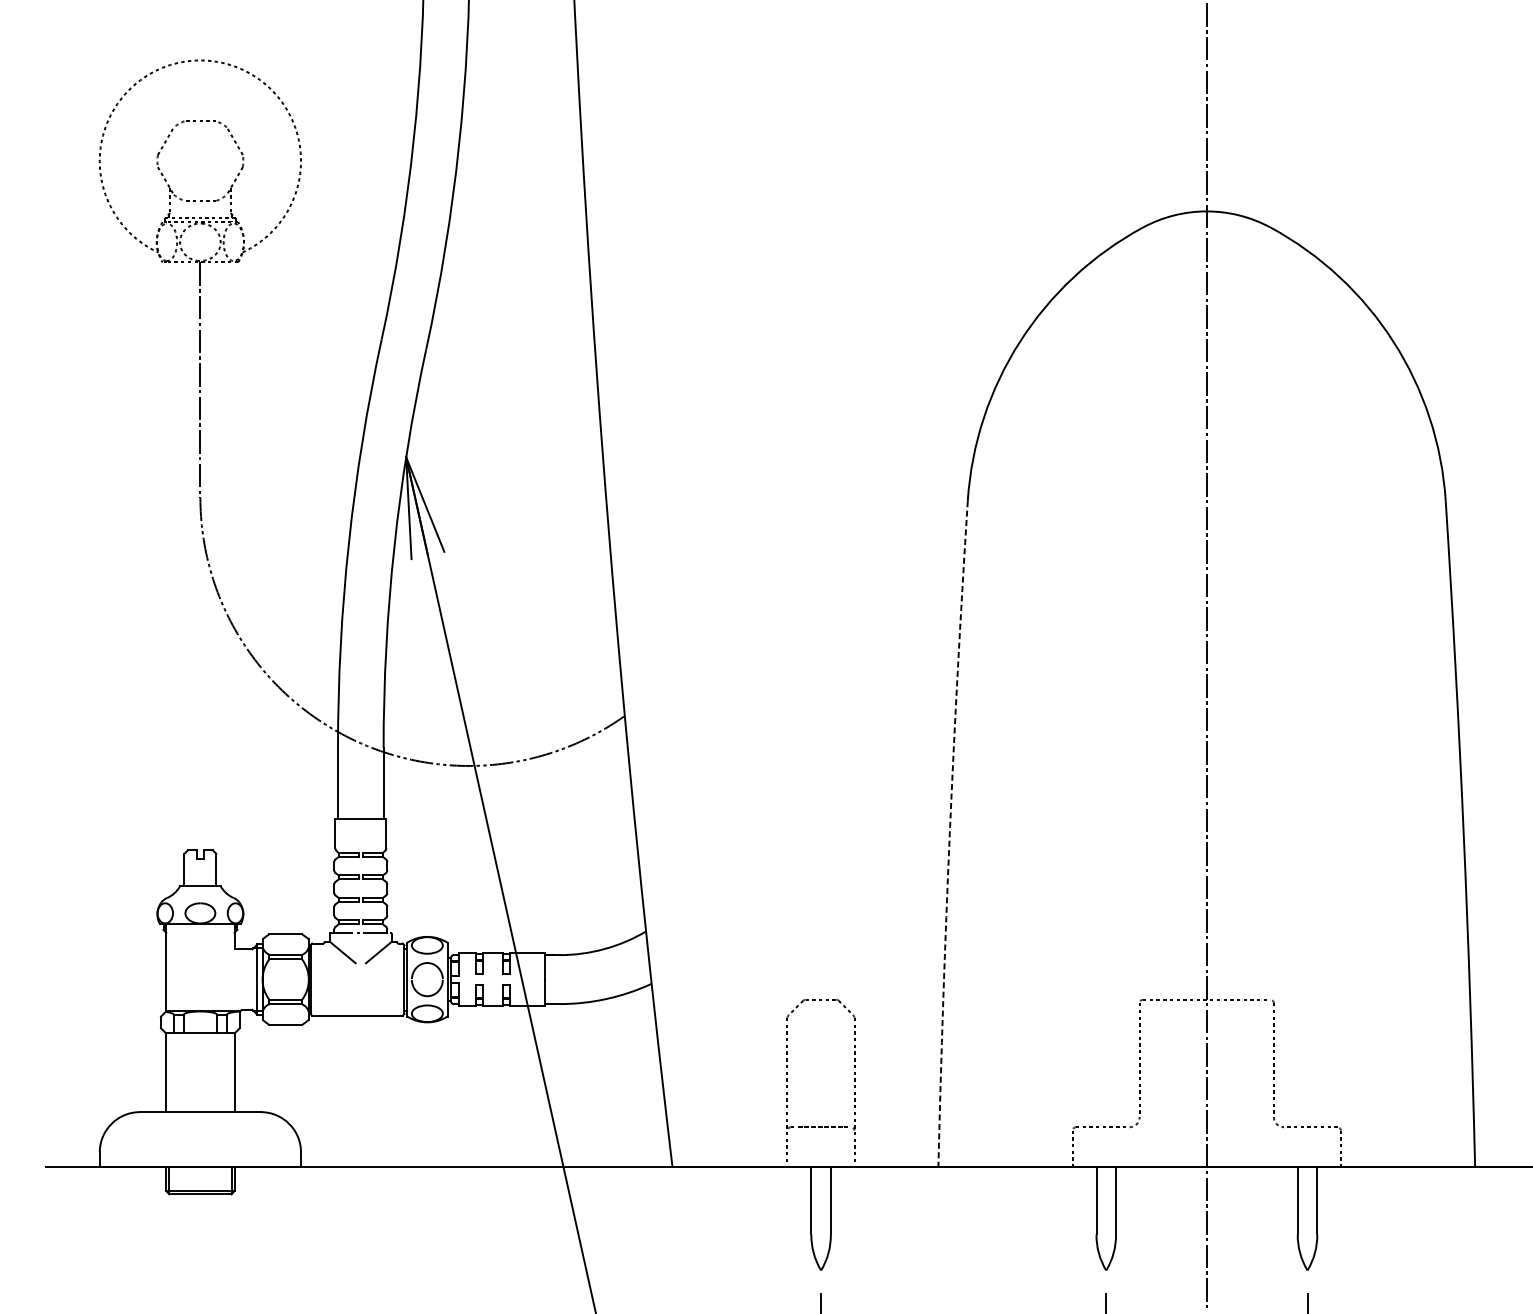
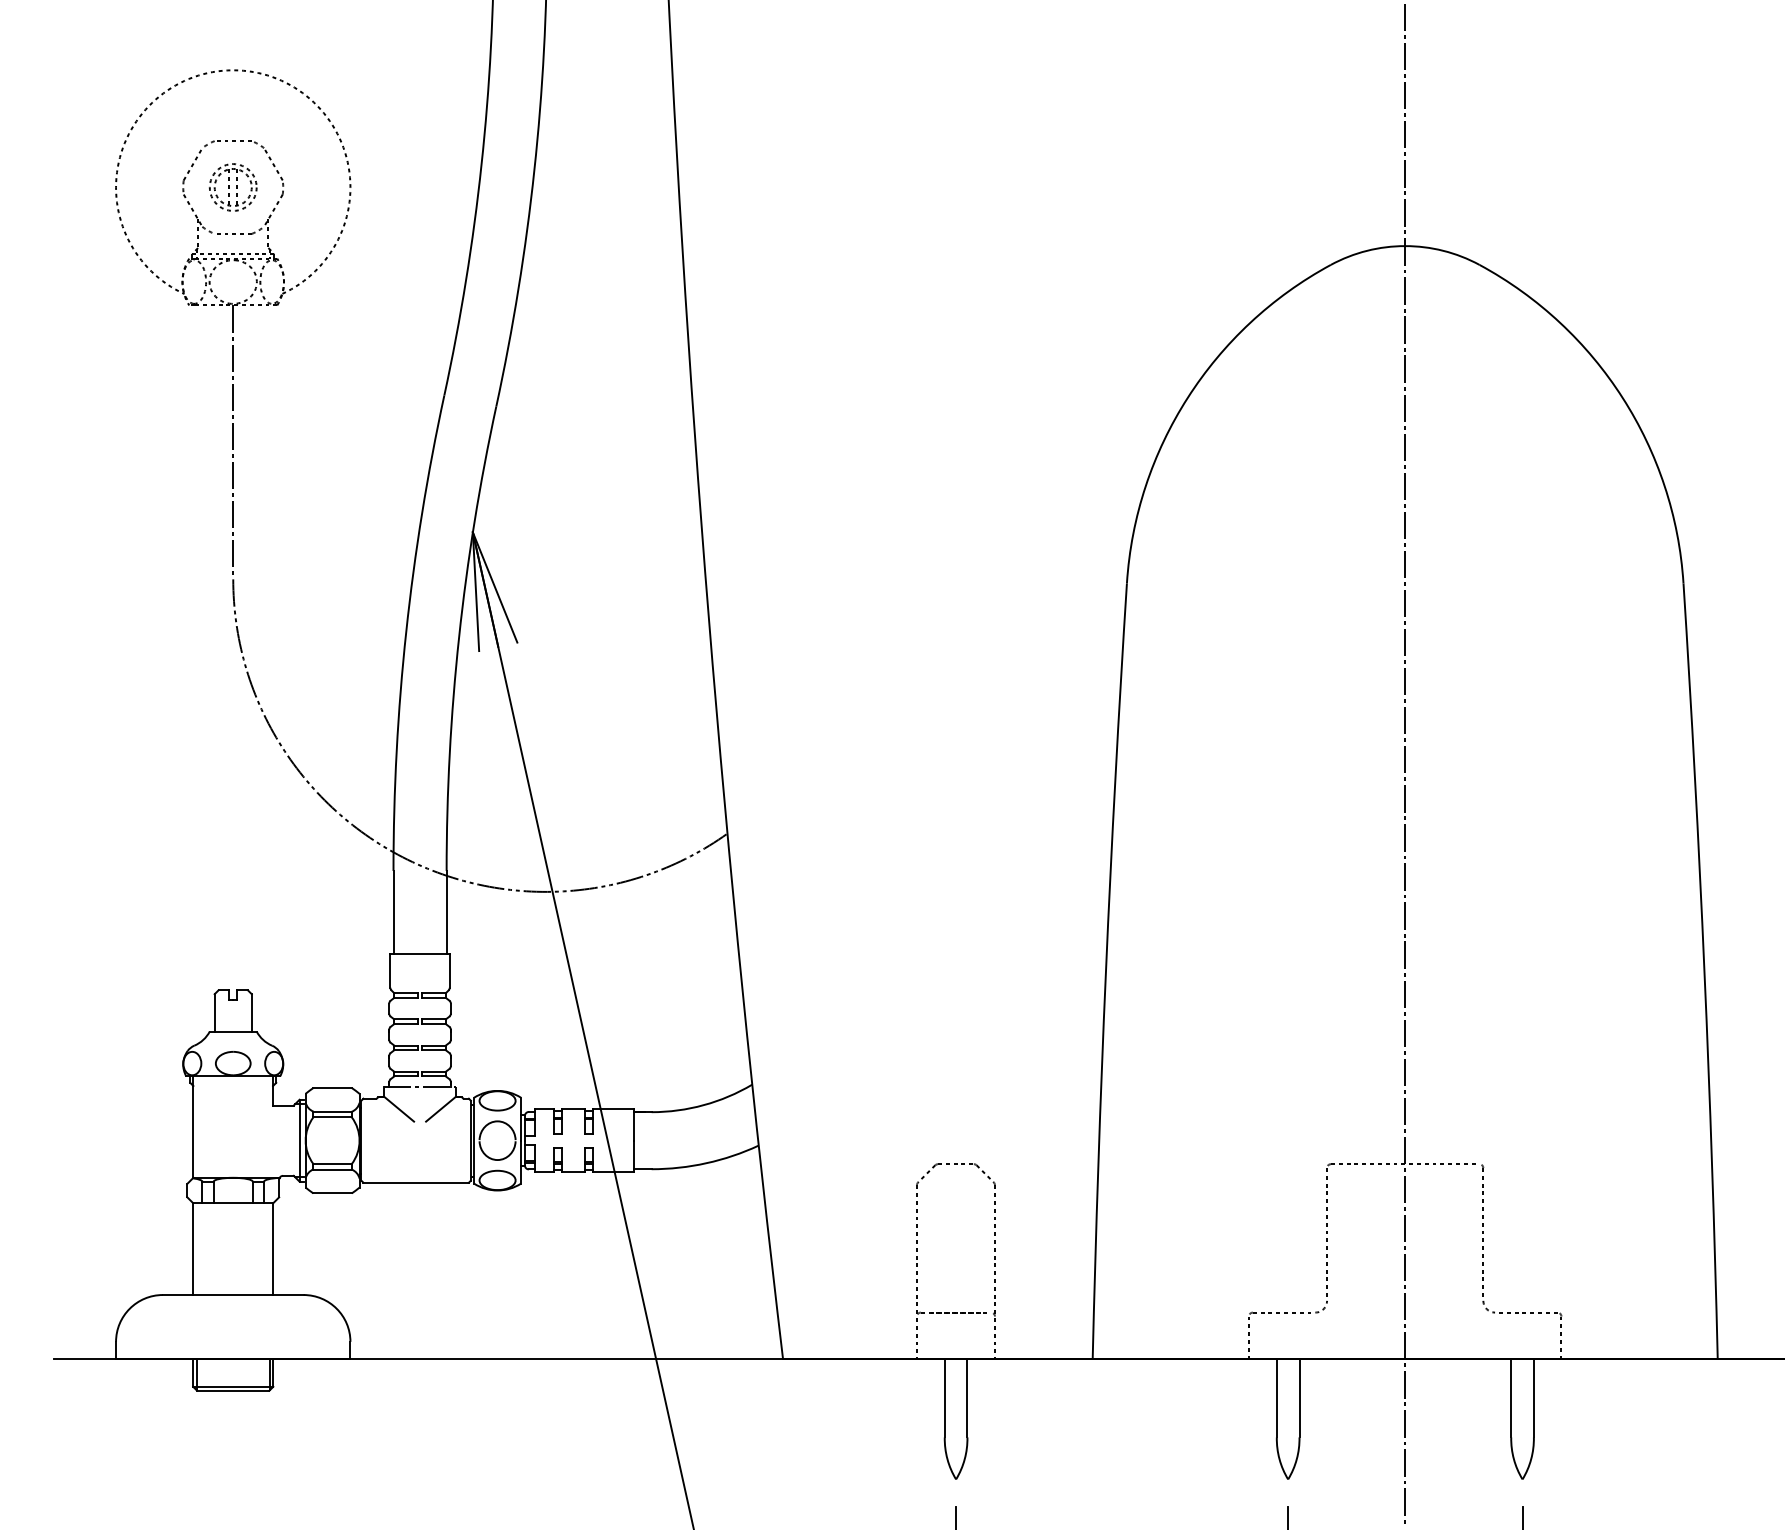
part: (199, 161) -> (232, 187), added
arc: (949, 834) -> (1105, 971), dashed -> solid

